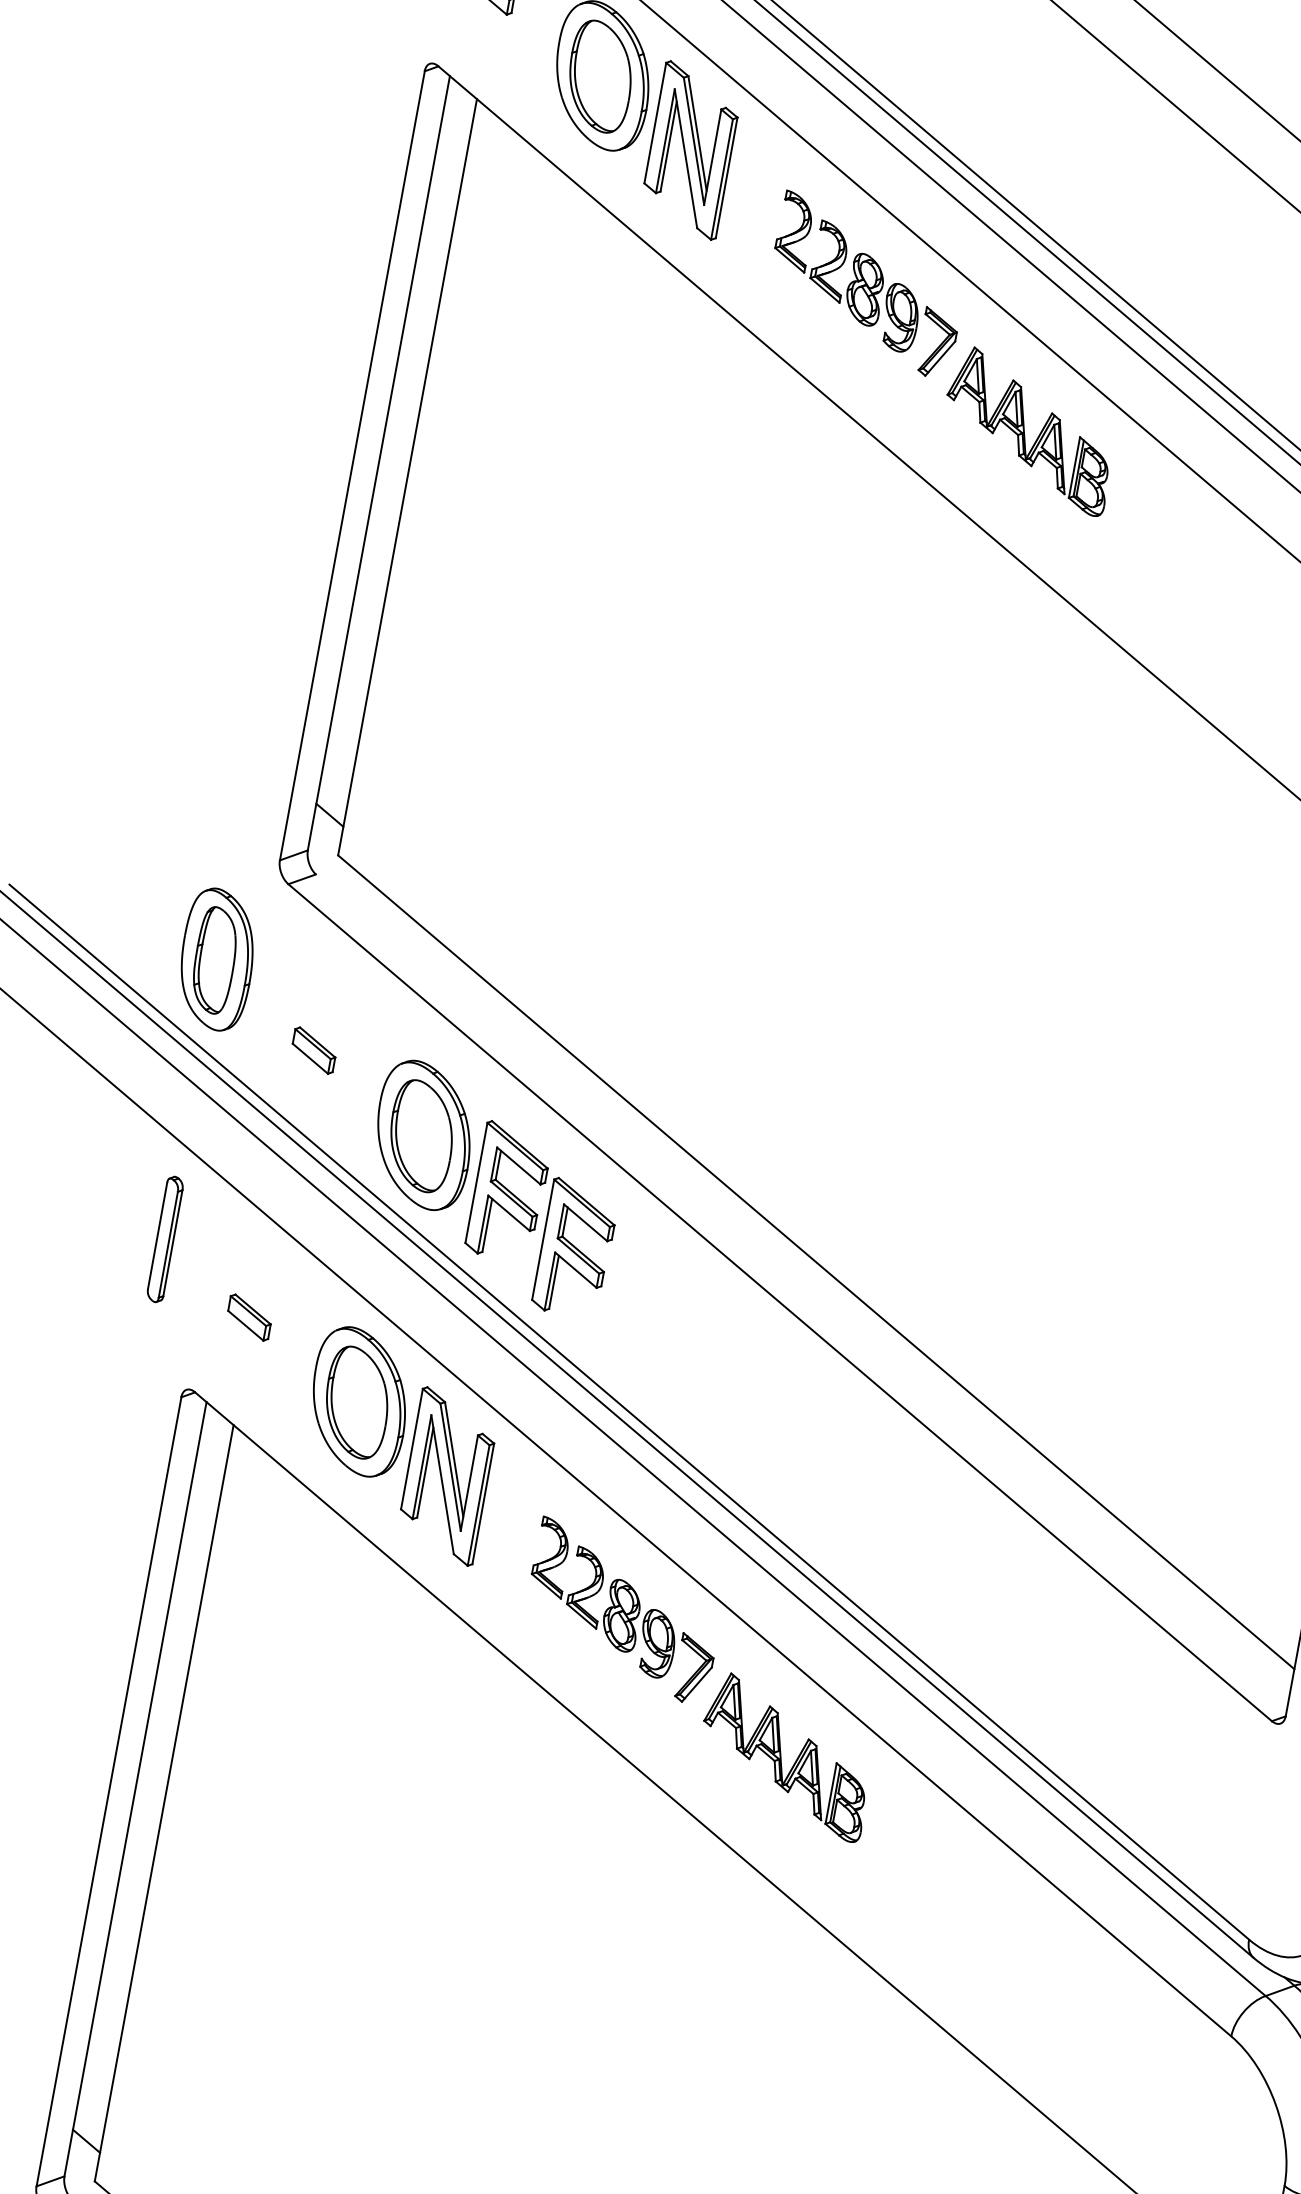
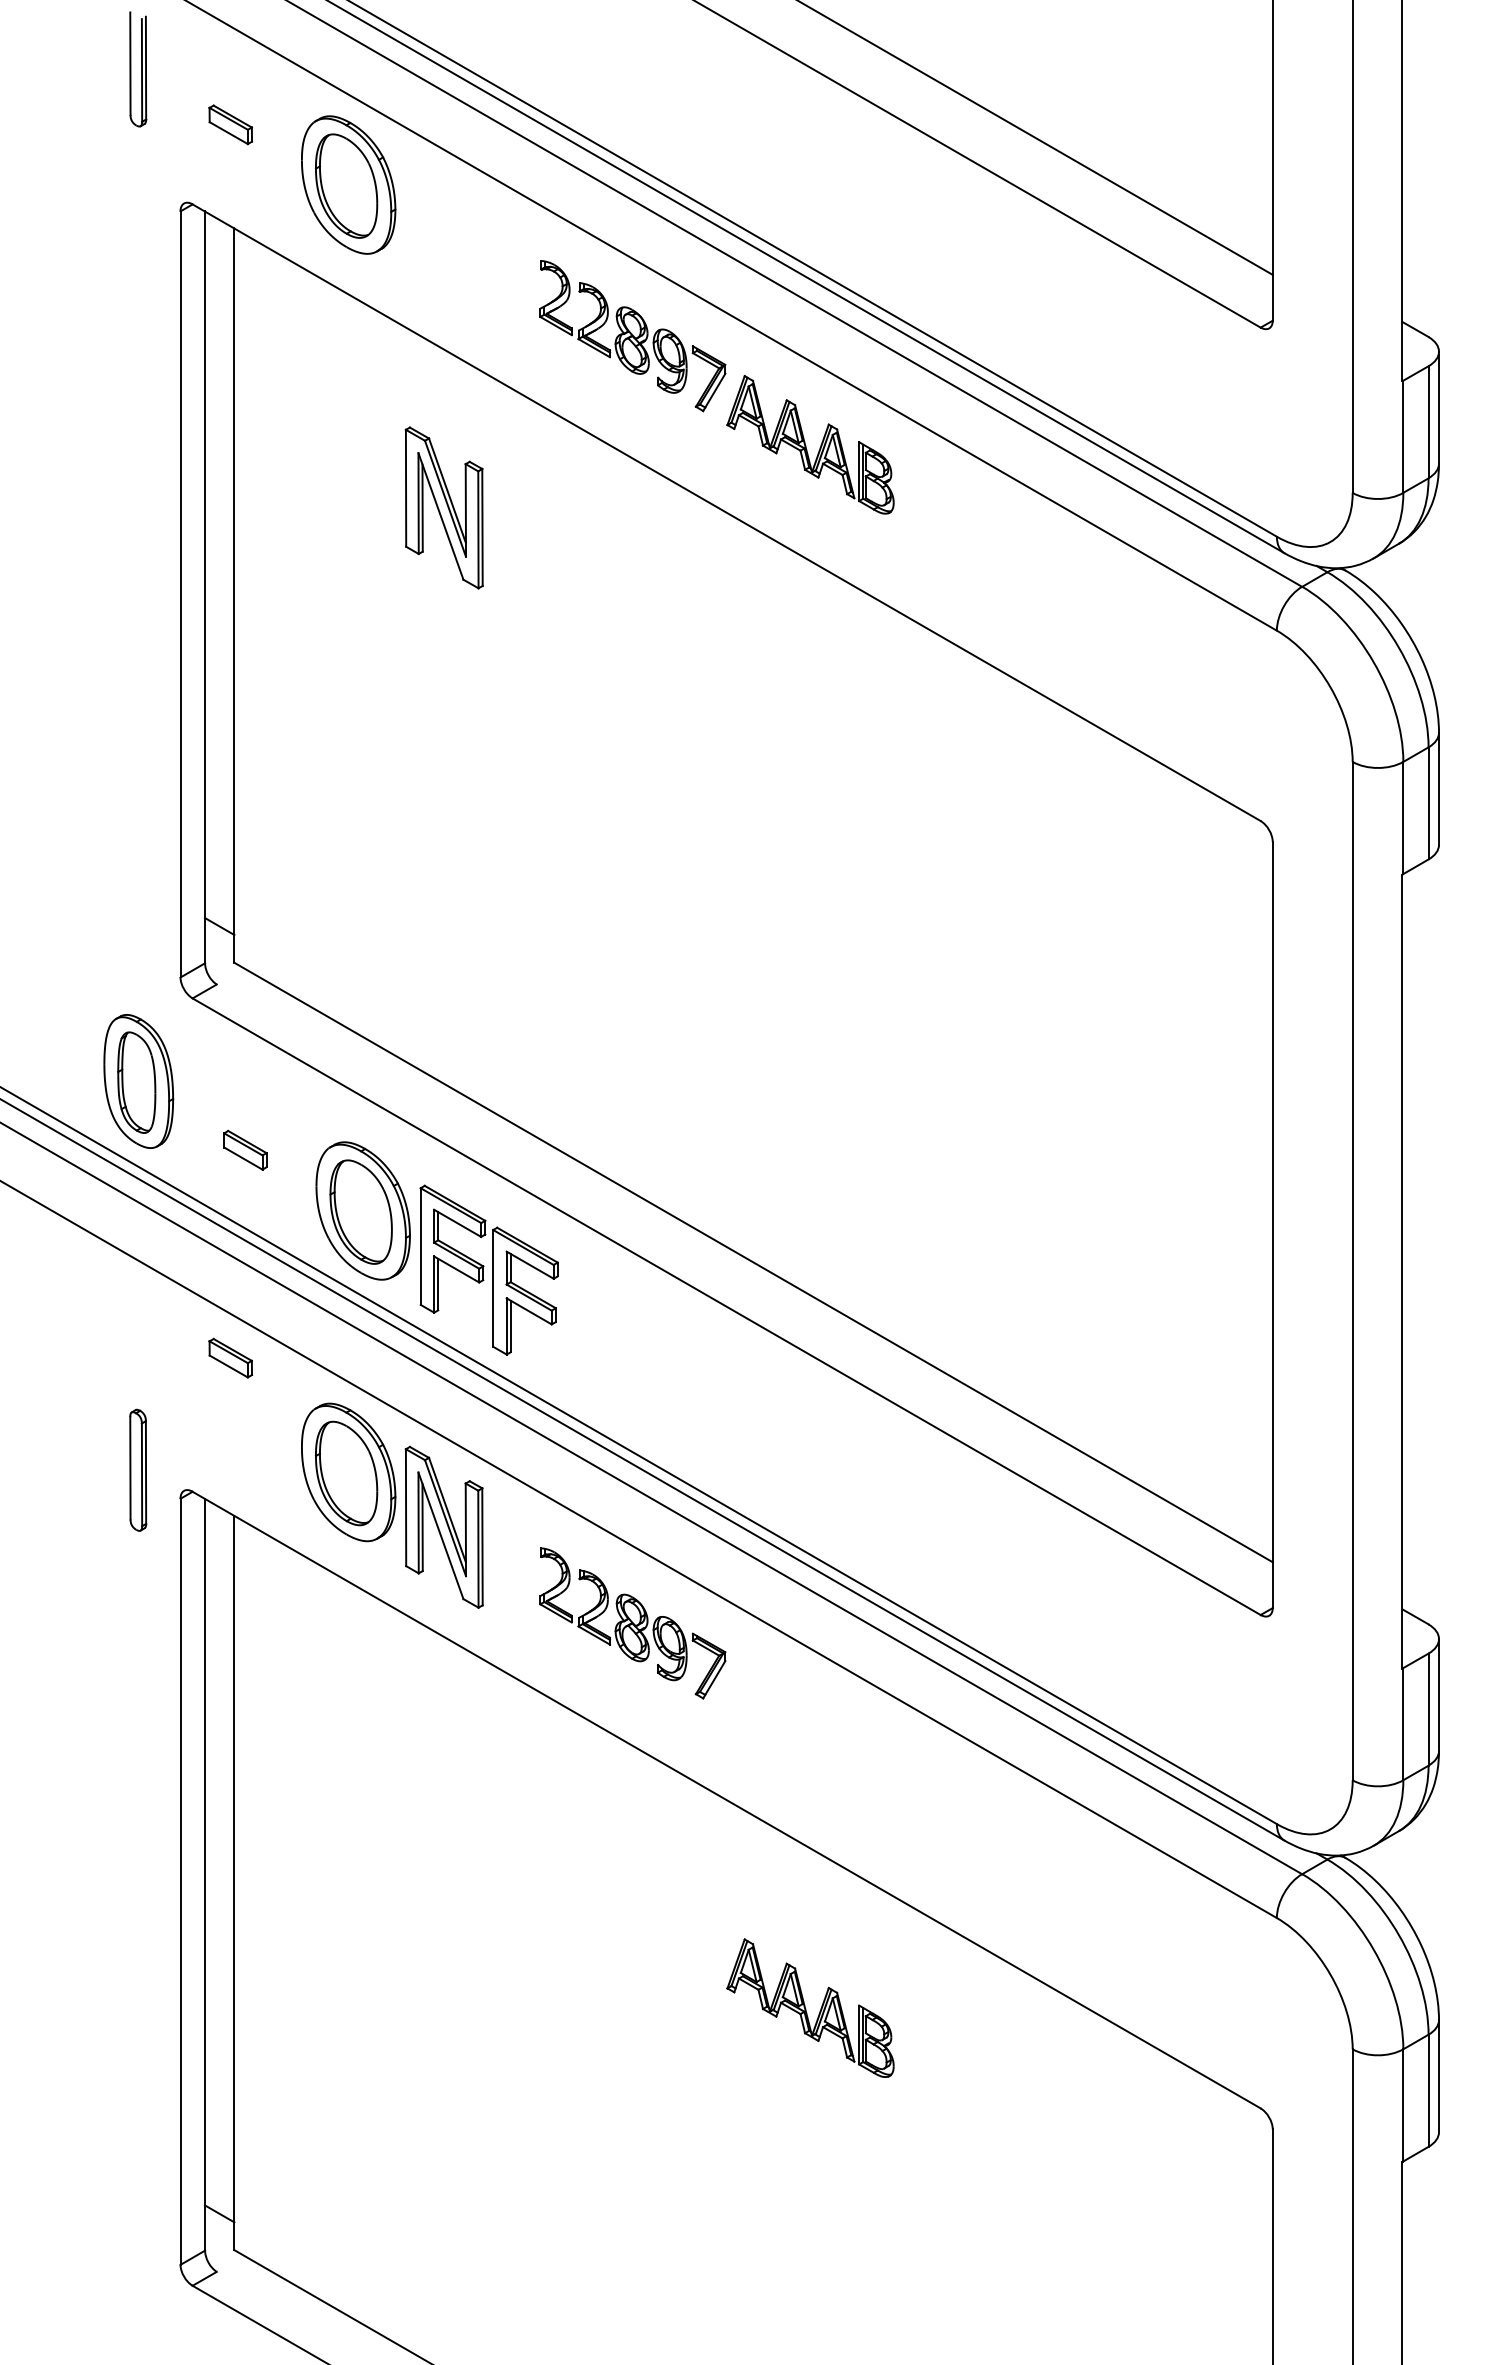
part: (690, 149) -> (443, 507), moved
part: (165, 1238) -> (138, 1469), moved
part: (249, 1316) -> (230, 1357), moved
part: (786, 1756) -> (810, 2007), moved

